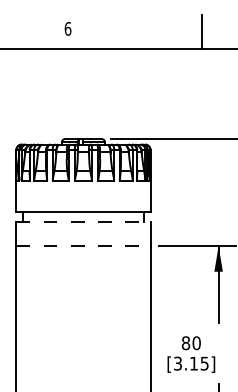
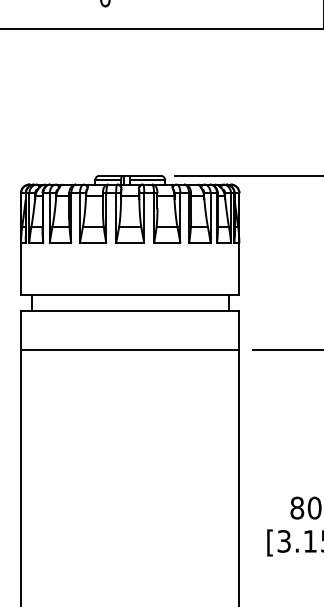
line: (83, 222) -> (130, 311), dashed -> solid
line: (83, 246) -> (130, 350), dashed -> solid

